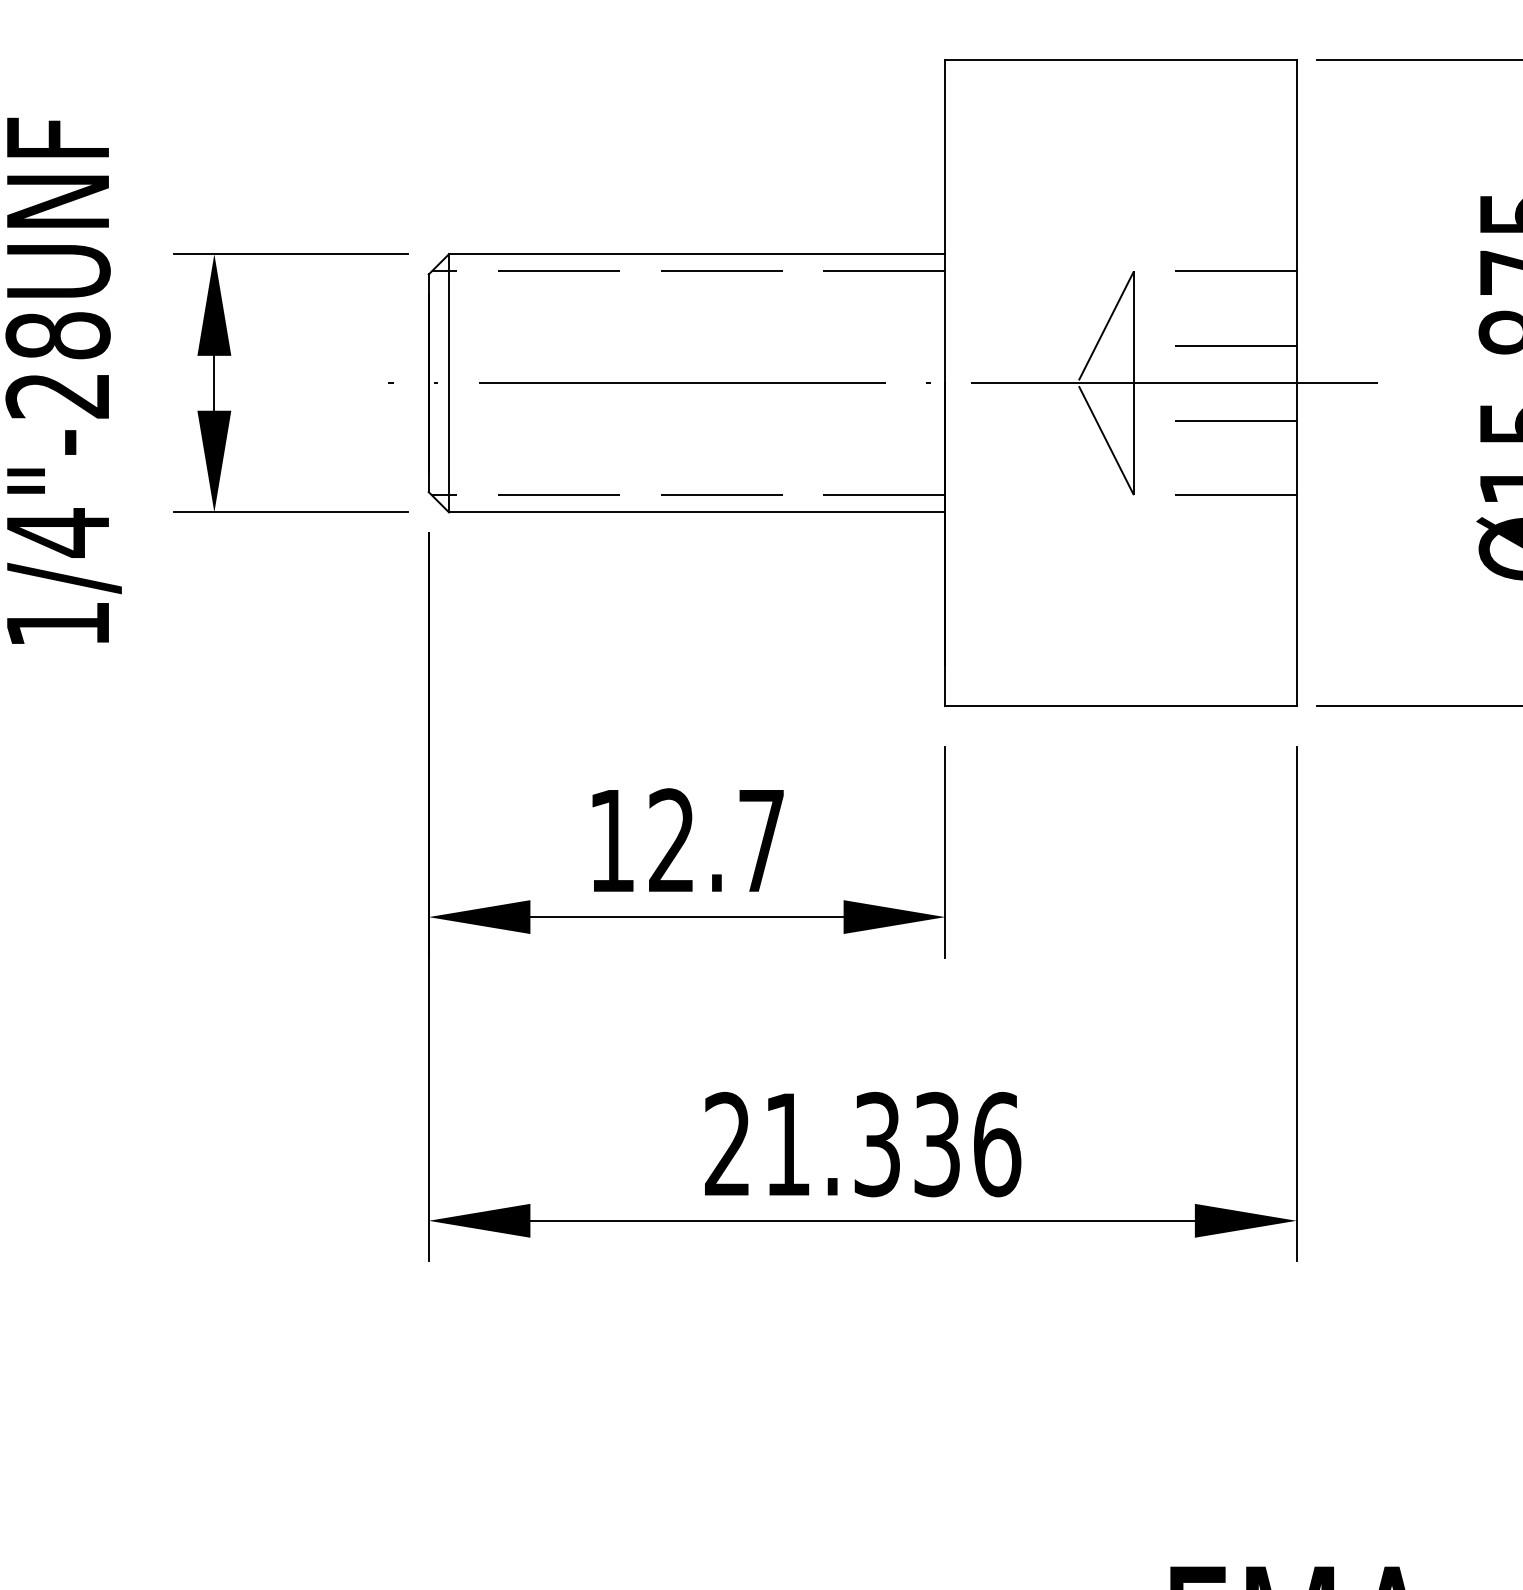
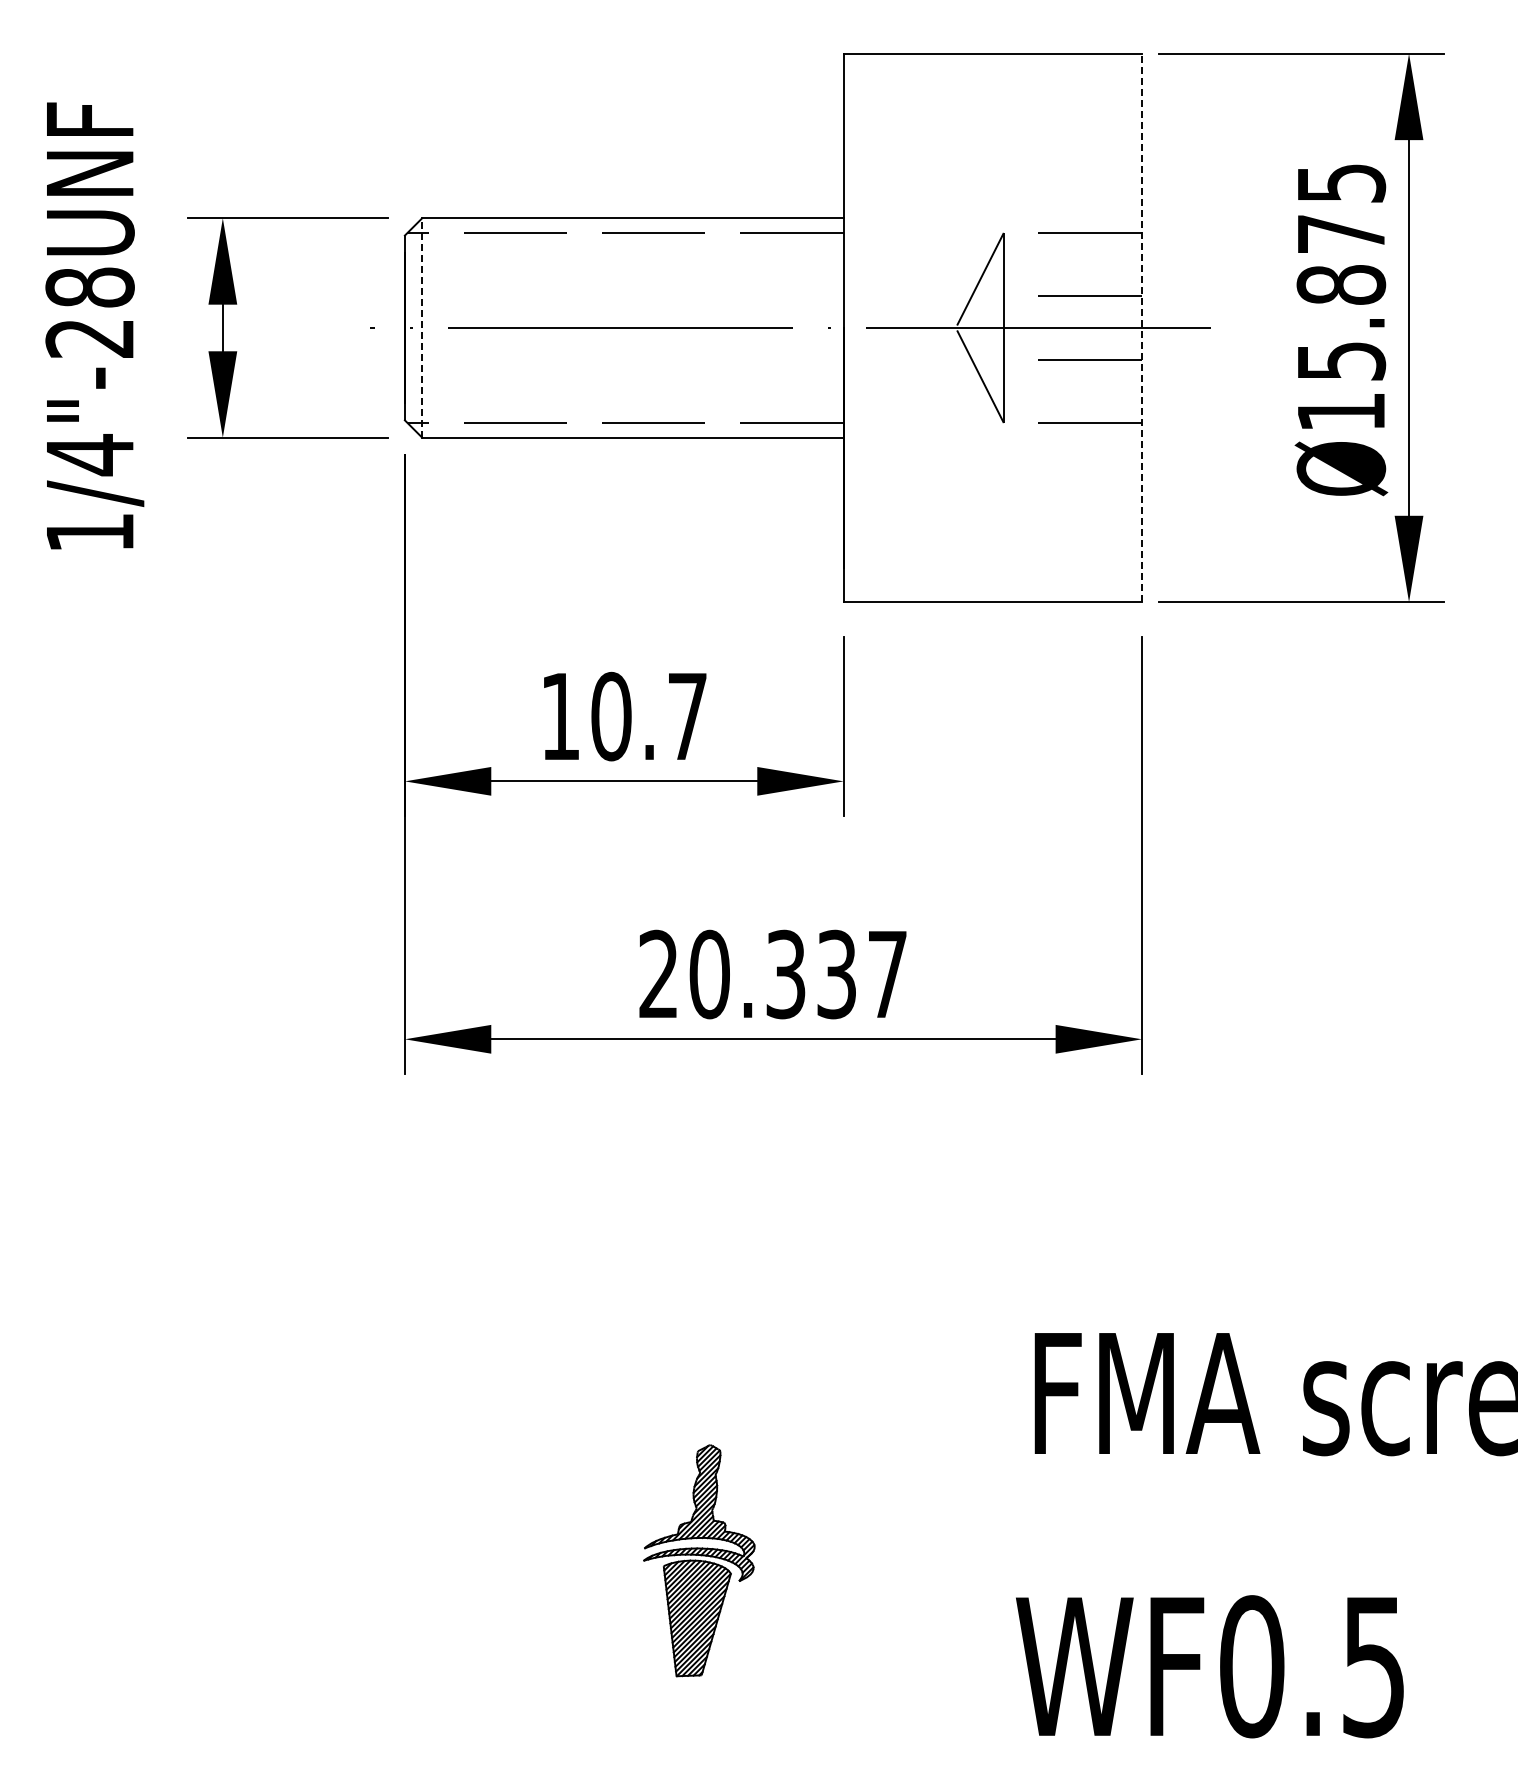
line: (449, 382) -> (422, 327), solid -> dashed
line: (1297, 382) -> (1142, 327), solid -> dashed
text: (671, 840) -> (611, 716), 12.7 -> 10.7
text: (892, 1144) -> (798, 974), 21.336 -> 20.337

